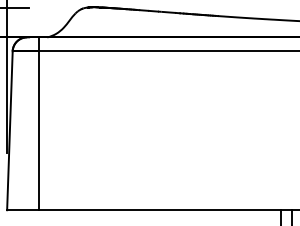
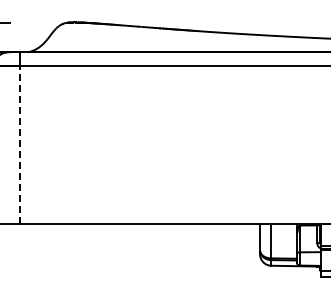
line: (39, 130) -> (20, 144), solid -> dashed

